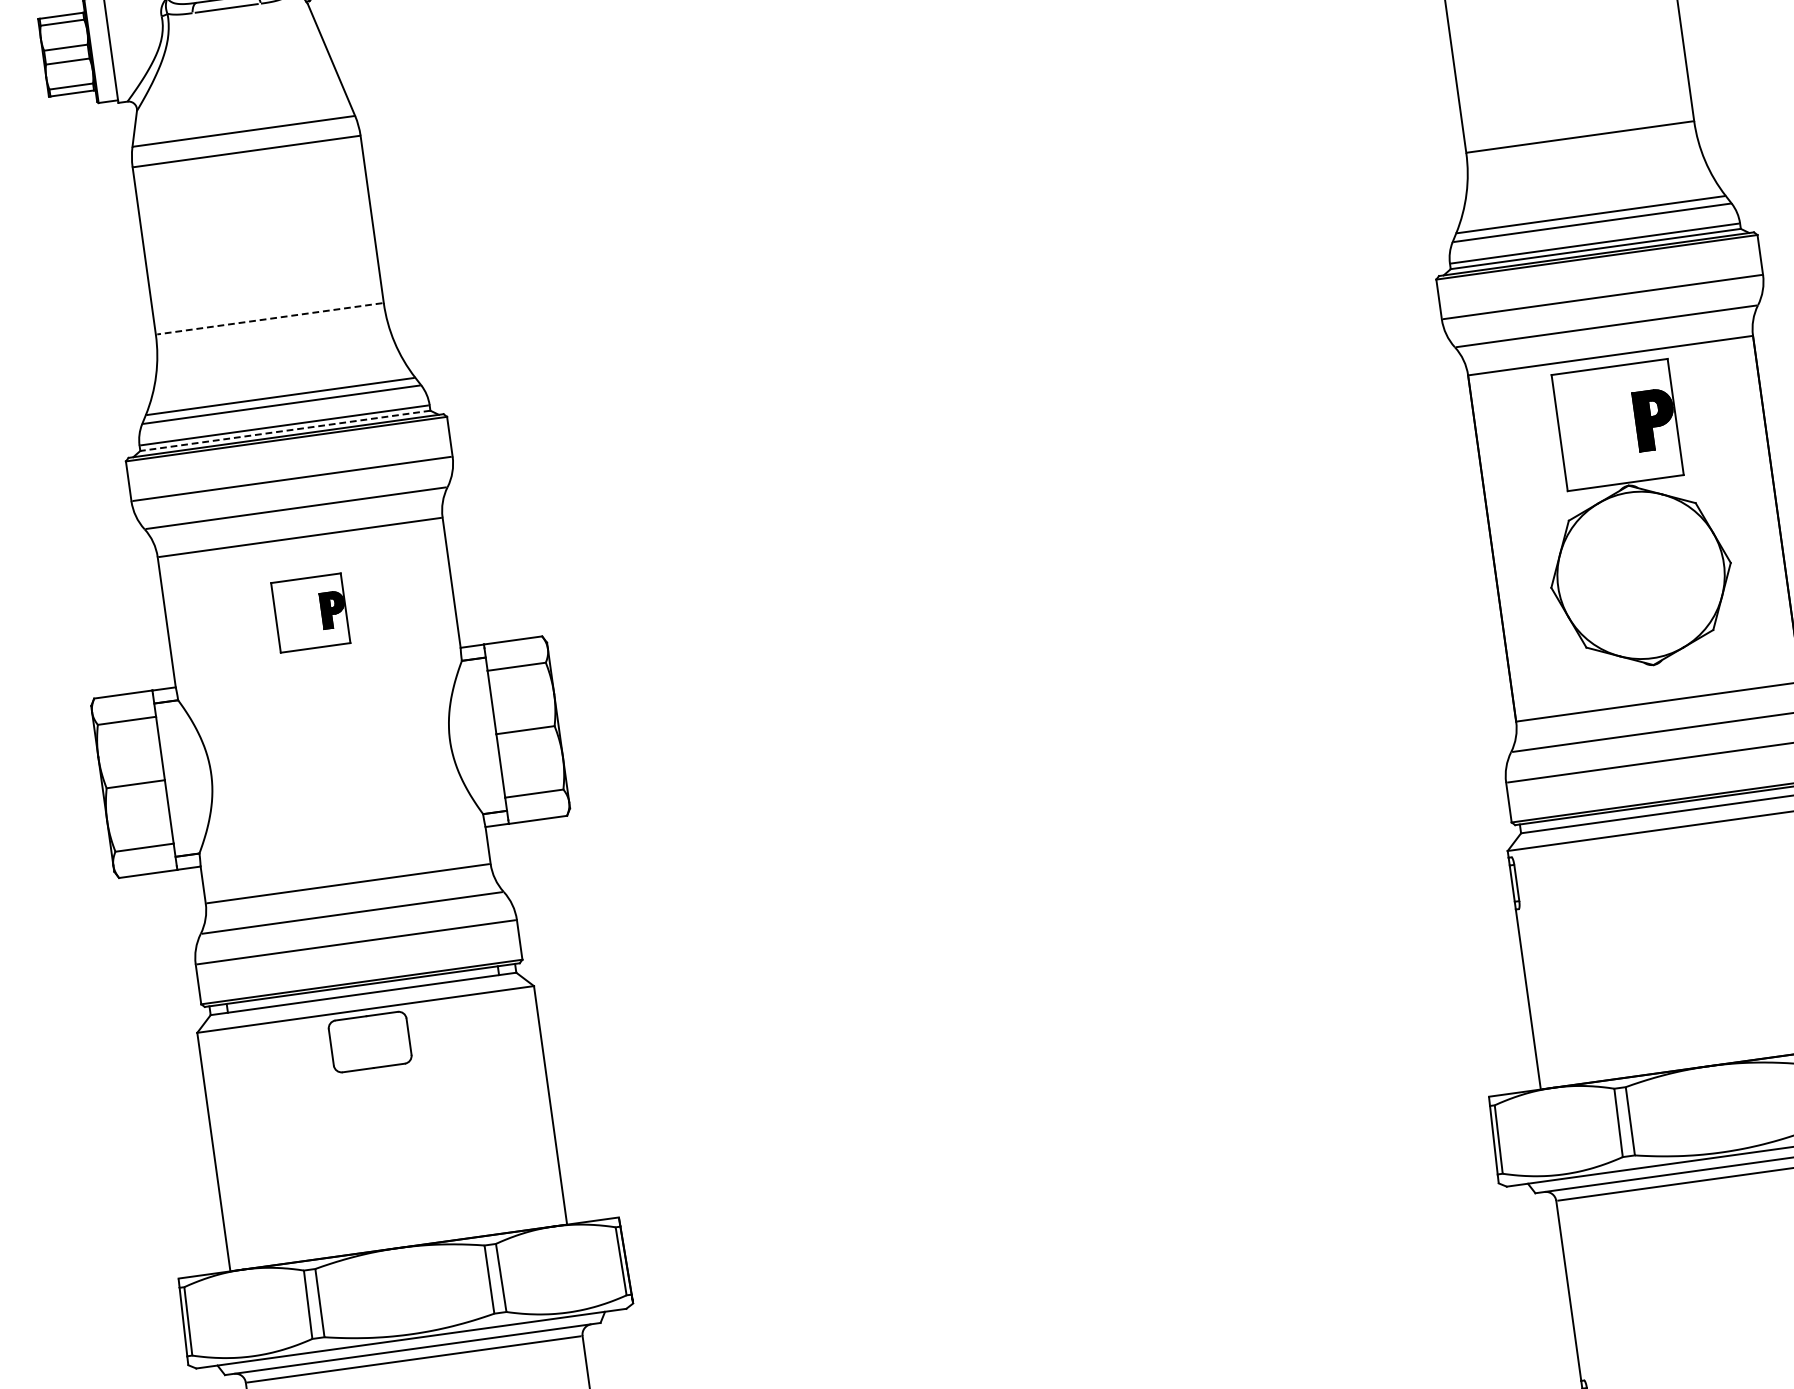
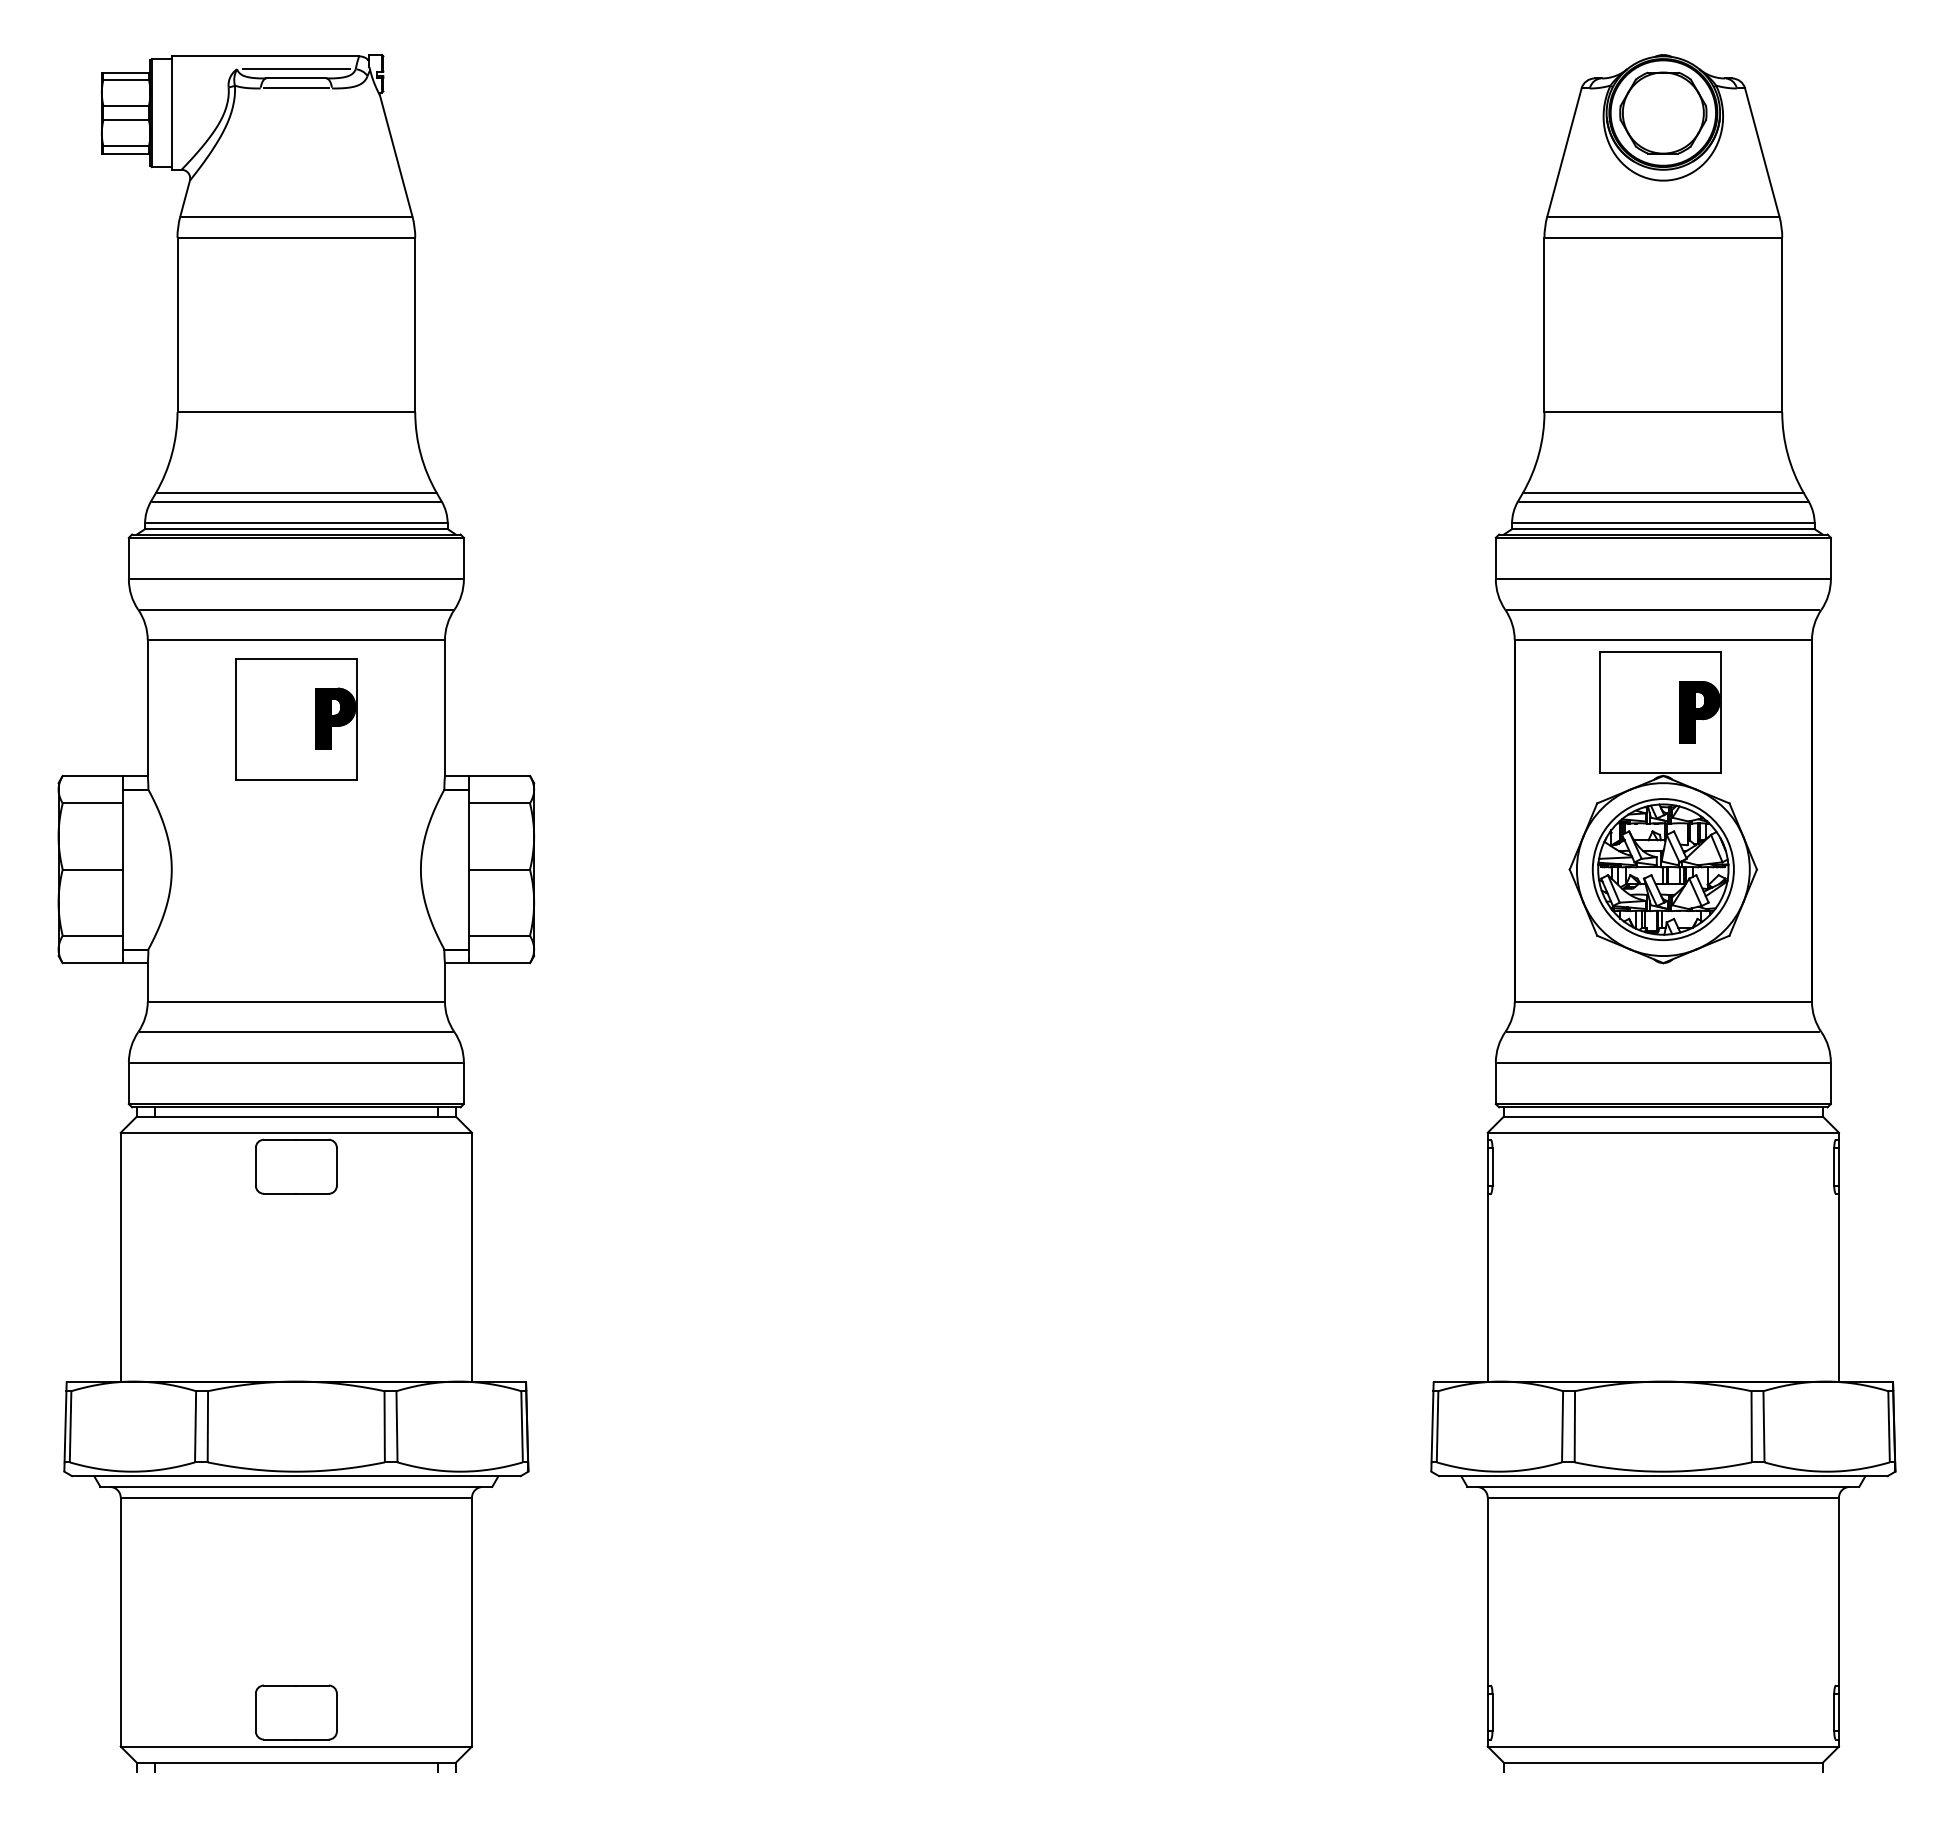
line: (269, 319) -> (295, 412), dashed -> solid
line: (284, 431) -> (295, 529), dashed -> solid
part: (1640, 575) -> (1662, 869), added
part: (310, 613) -> (296, 719), size x1.67

